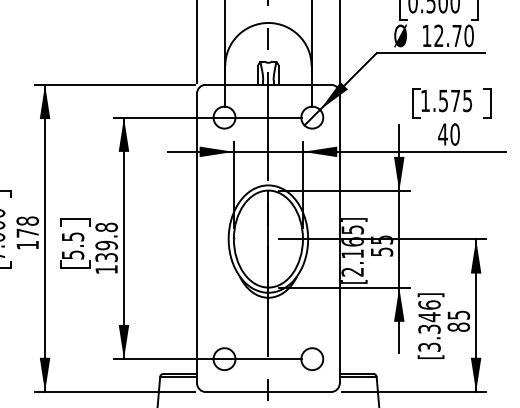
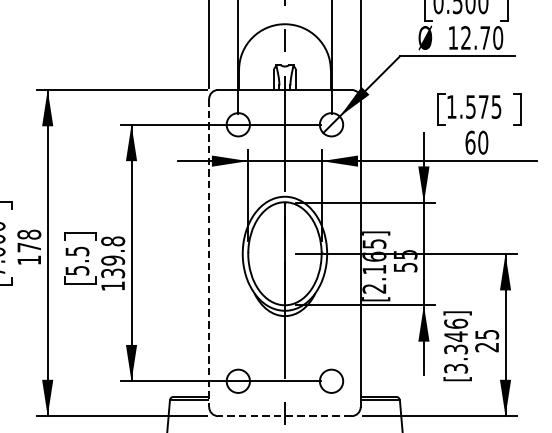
text: (443, 134) -> (470, 142), 40 -> 60
line: (197, 238) -> (209, 253), solid -> dashed
text: (458, 326) -> (486, 346), 85 -> 25
line: (268, 392) -> (285, 416), solid -> dashed

